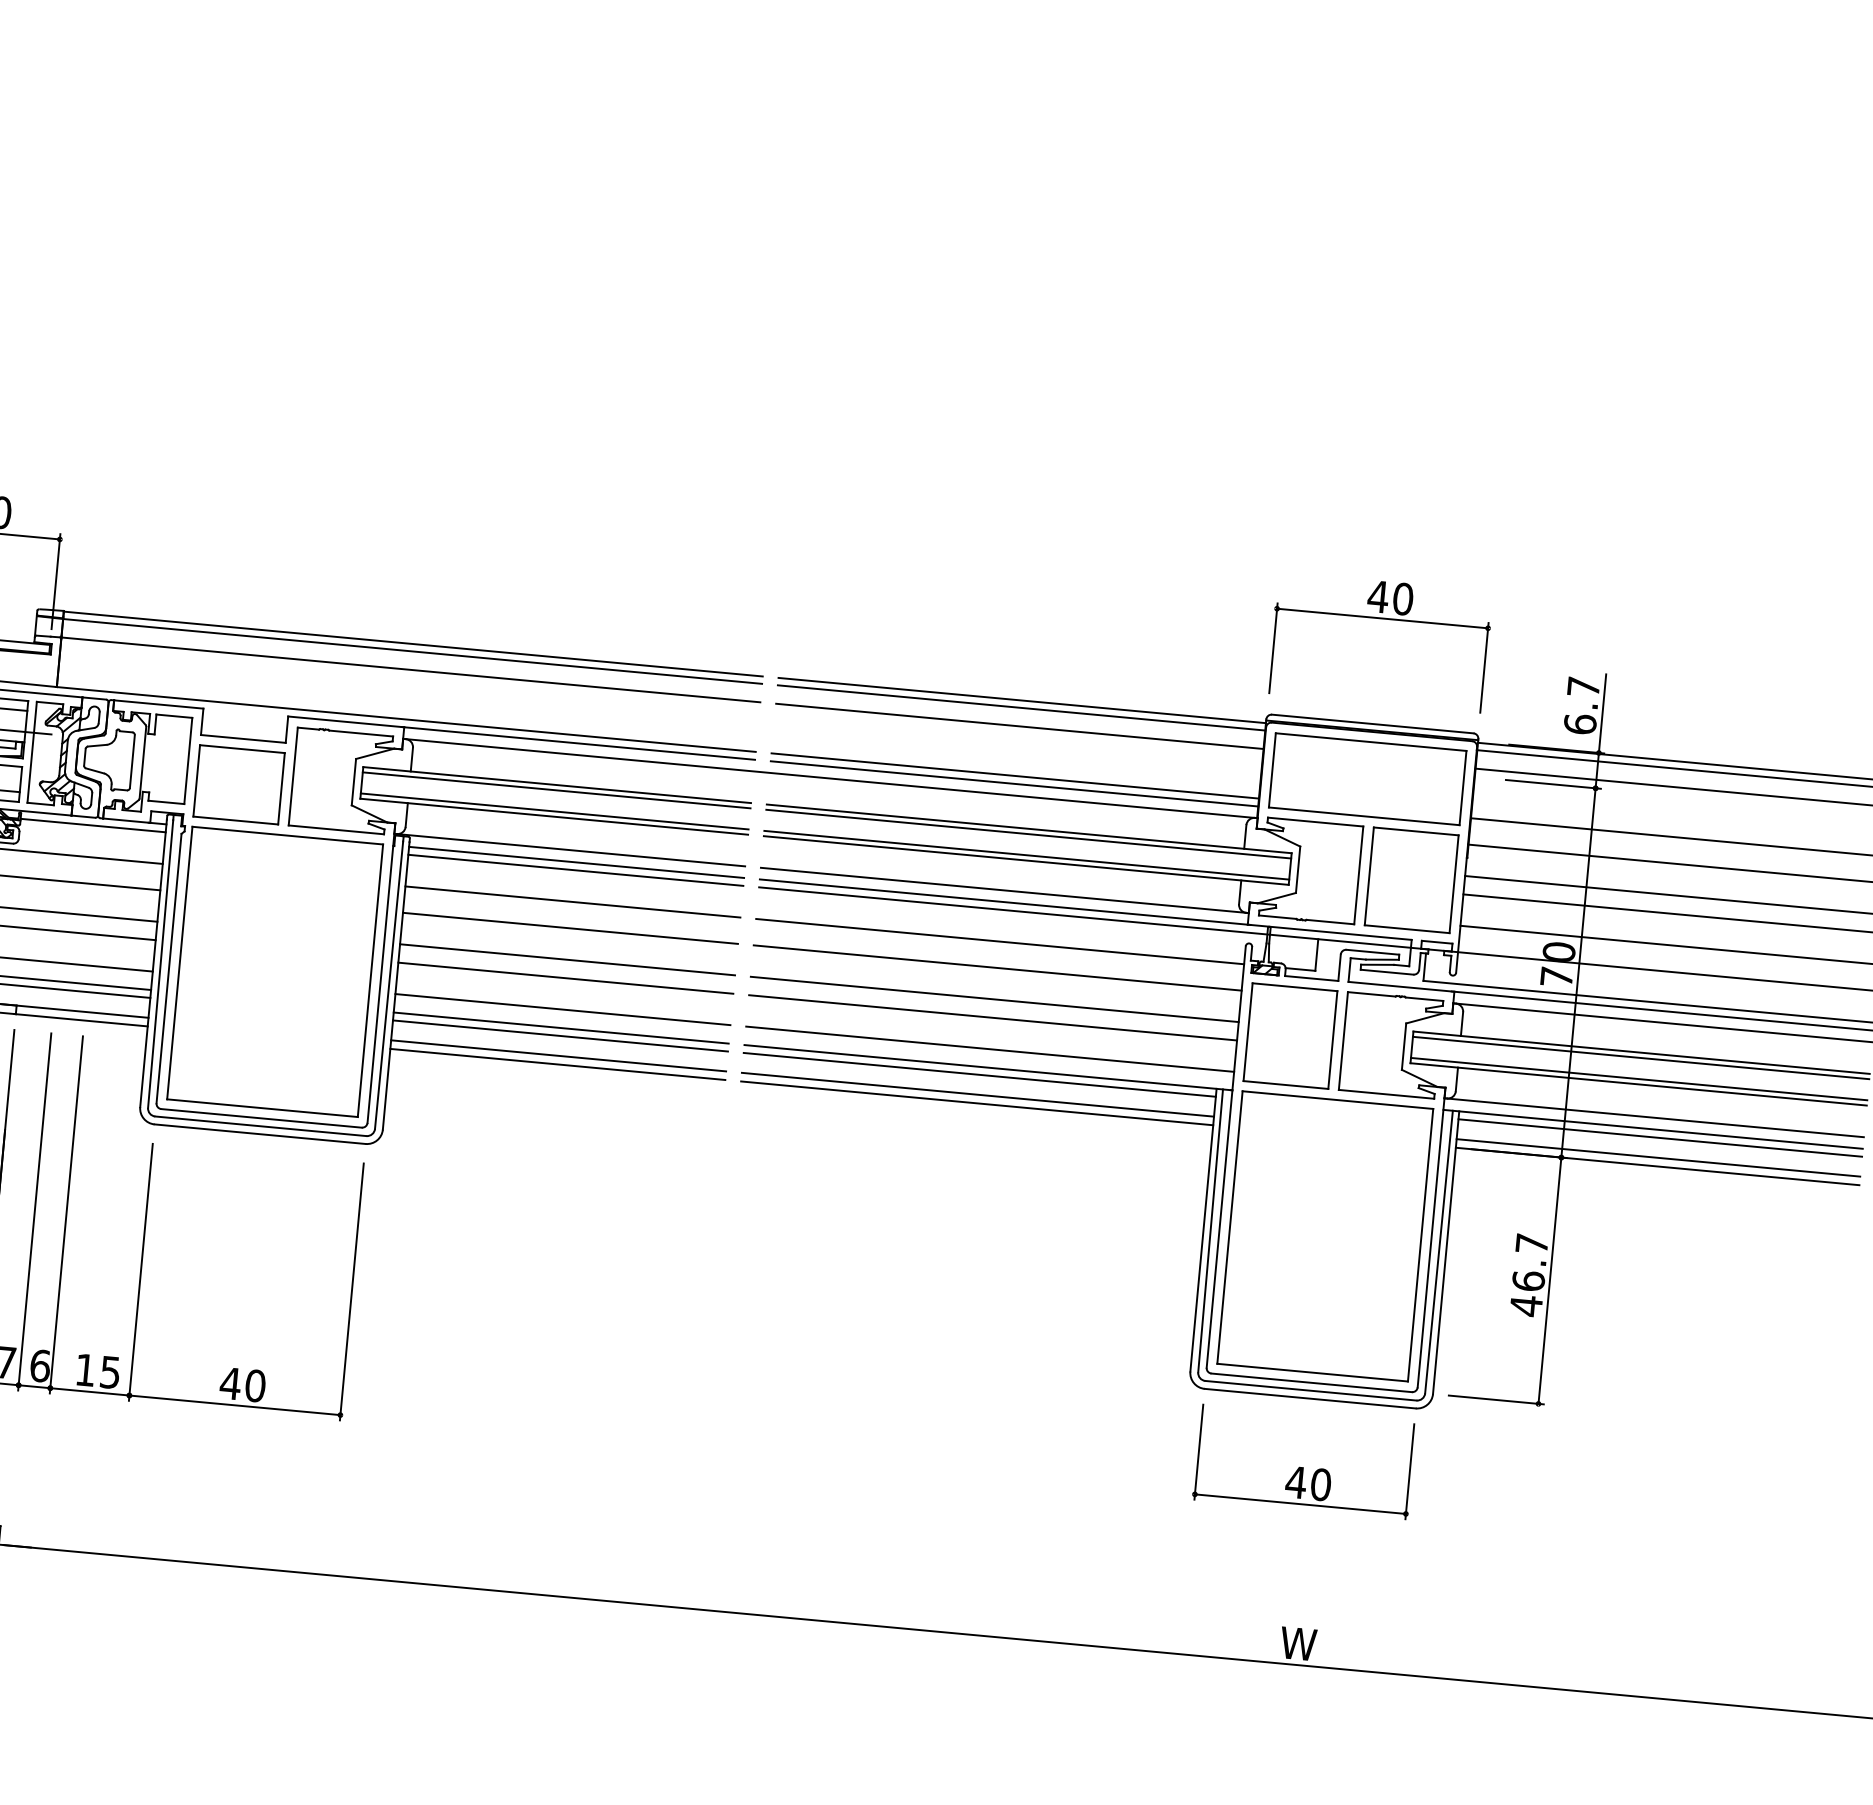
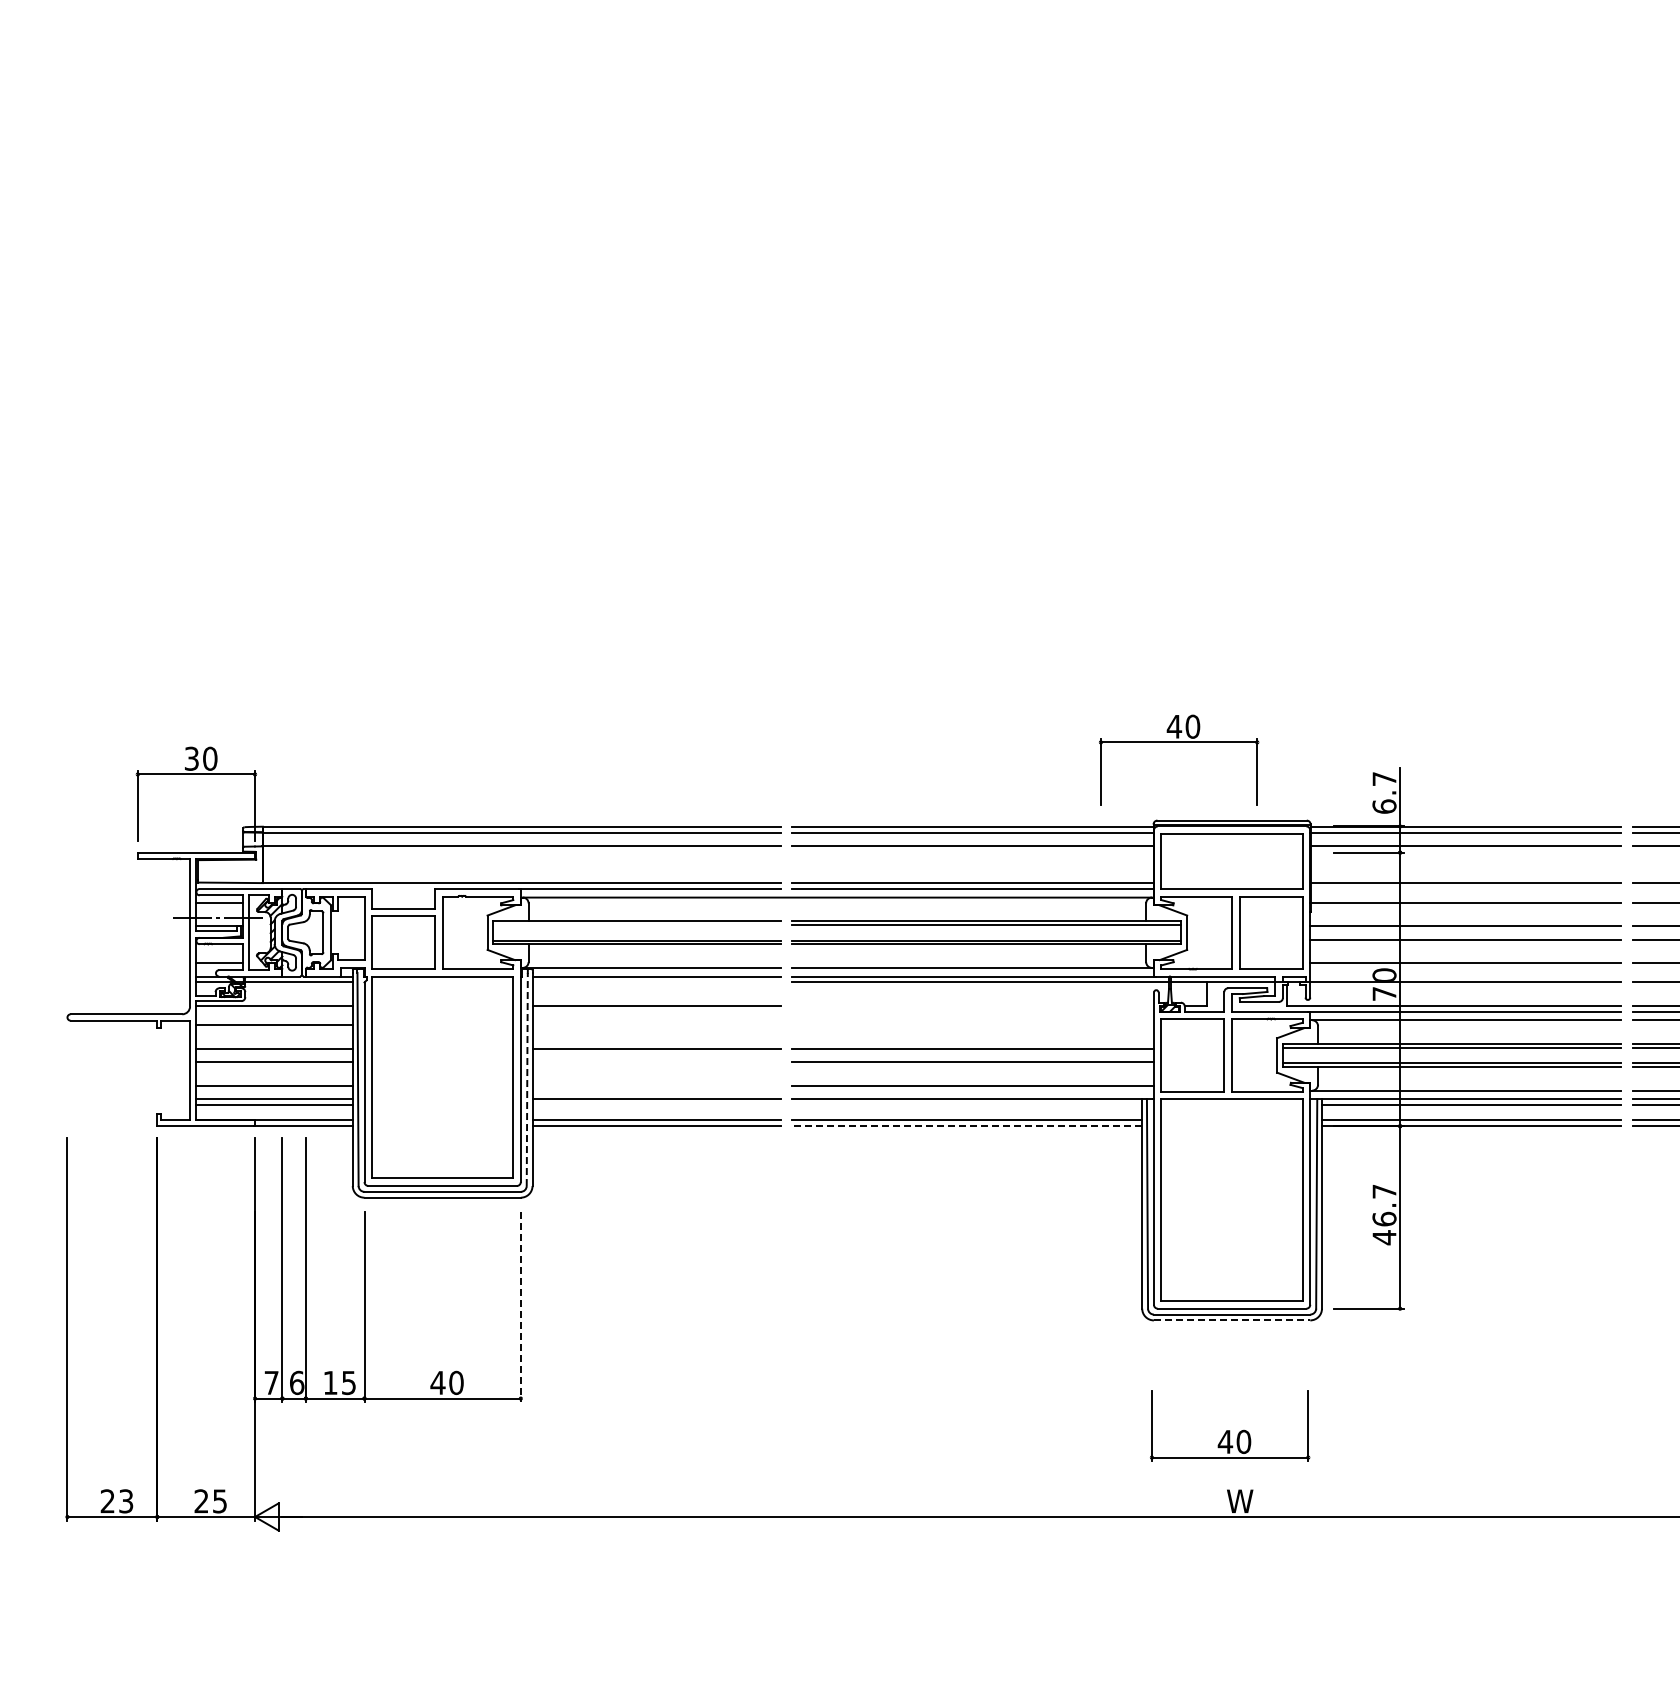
part: (1383, 618) -> (1179, 742), moved
line: (555, 789) -> (636, 924), removed
line: (575, 870) -> (656, 982), removed
line: (570, 928) -> (656, 1025), removed
line: (999, 941) -> (972, 1005), removed
line: (996, 968) -> (972, 1025), removed
line: (565, 978) -> (656, 1062), removed
line: (389, 985) -> (527, 1079), solid -> dashed
line: (562, 1009) -> (656, 1085), removed
line: (560, 1036) -> (656, 1105), removed
line: (980, 1075) -> (967, 1105), removed
line: (977, 1103) -> (967, 1126), solid -> dashed
line: (351, 1292) -> (520, 1307), solid -> dashed
line: (1310, 1398) -> (1232, 1320), solid -> dashed
part: (1304, 1460) -> (1230, 1425), moved

